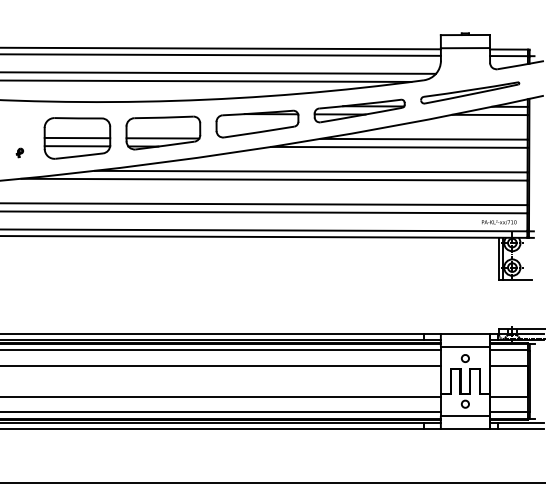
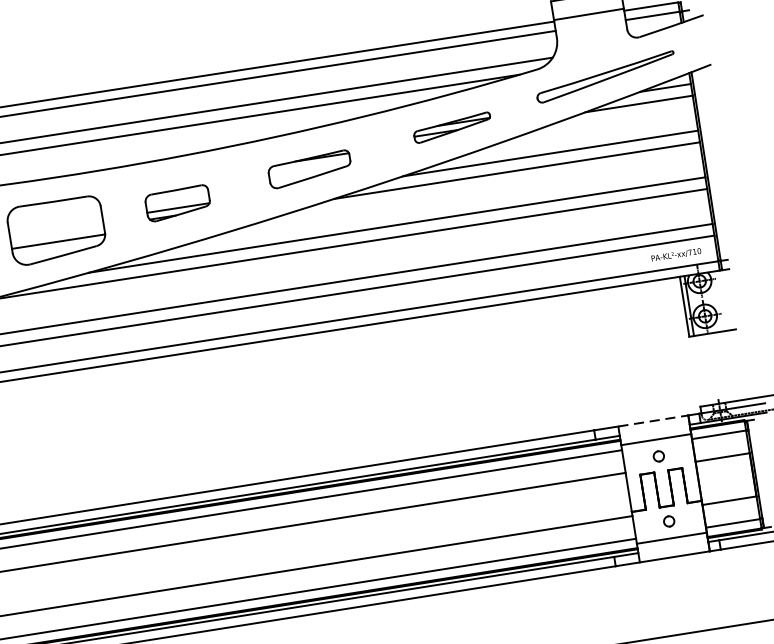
part: (359, 110) -> (452, 127), size x0.6
part: (257, 123) -> (309, 168), size x0.7
part: (163, 132) -> (177, 202), size x0.6
line: (77, 137) -> (56, 229), removed
line: (465, 333) -> (653, 420), solid -> dashed

